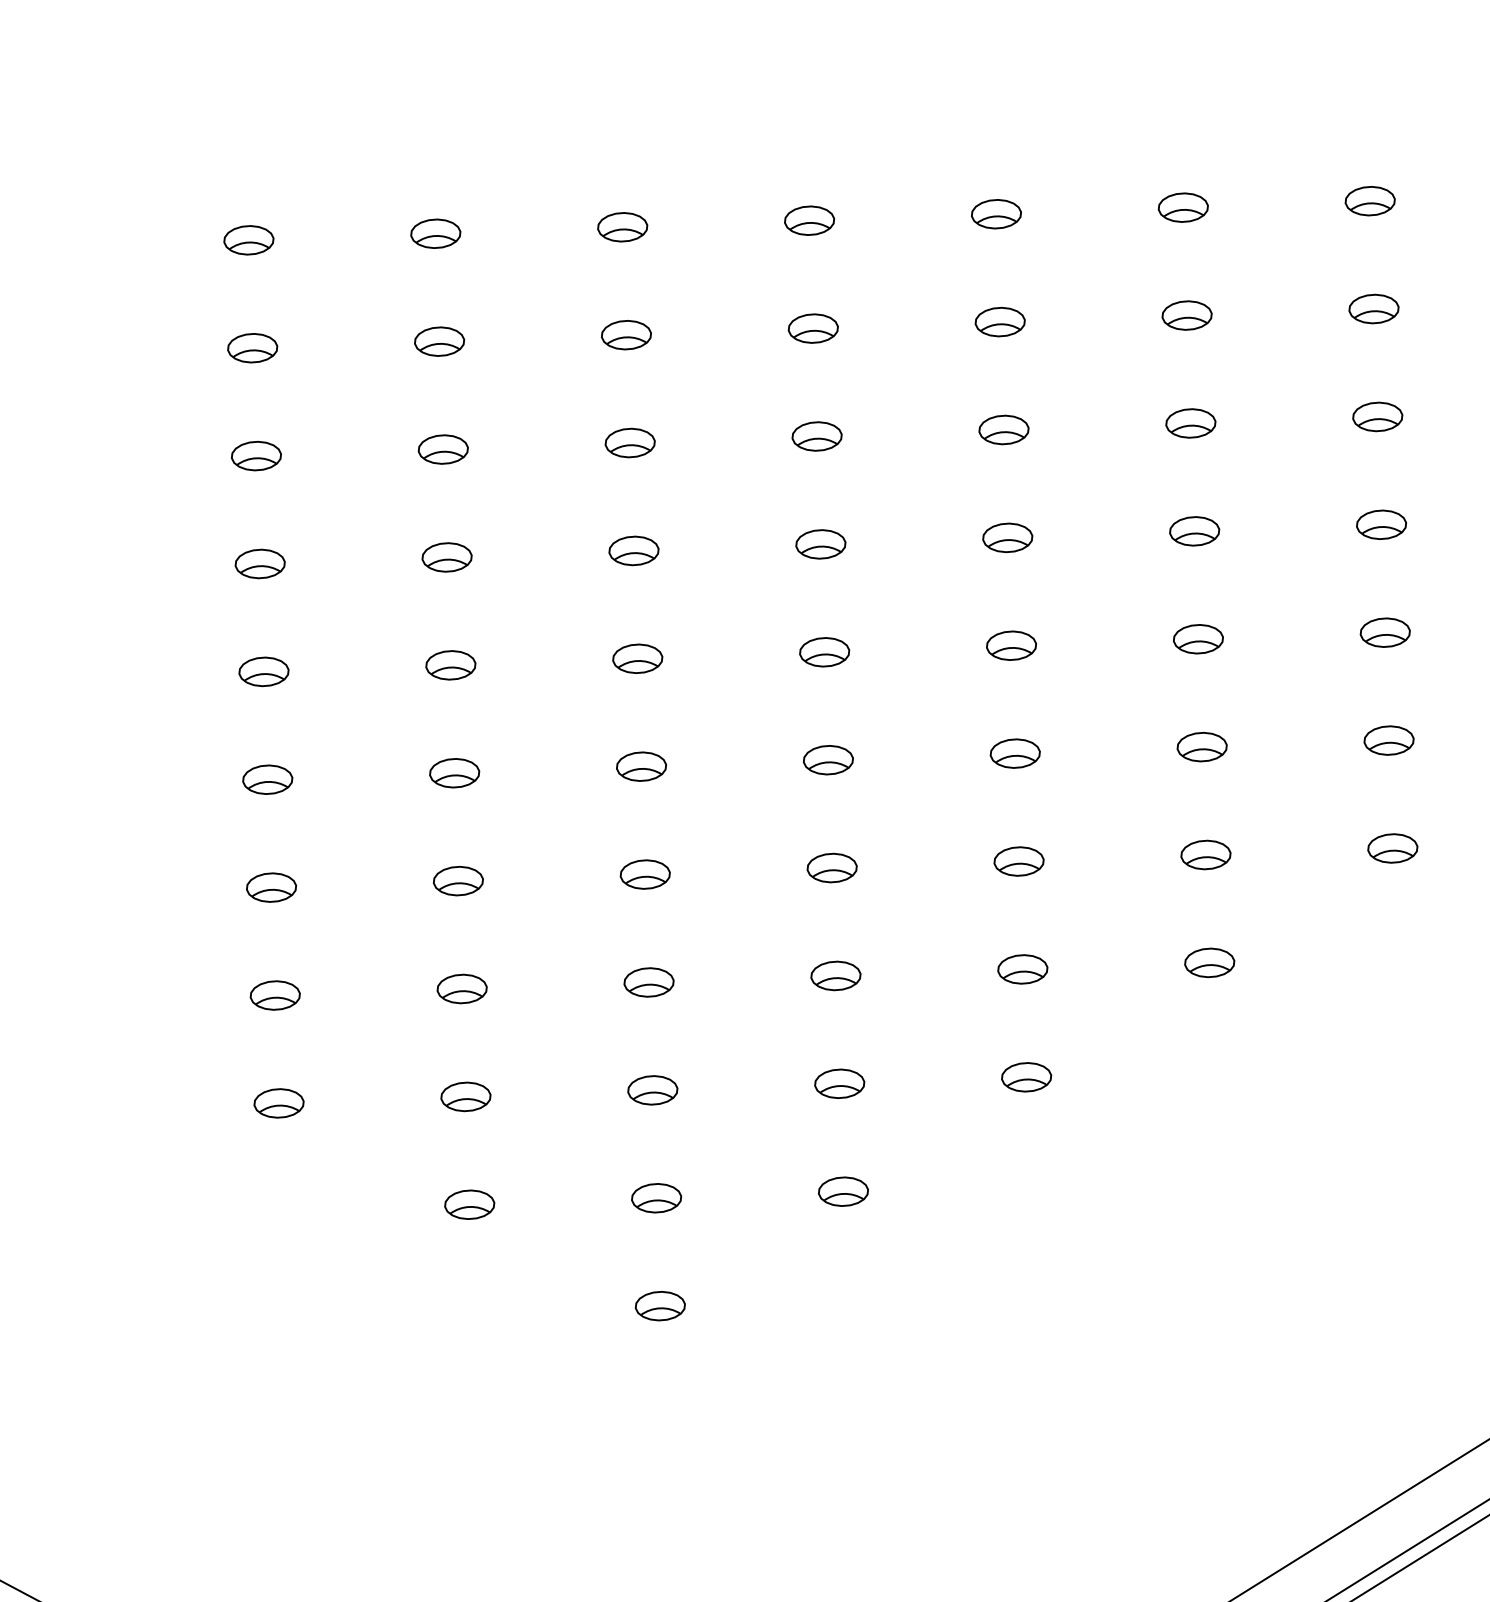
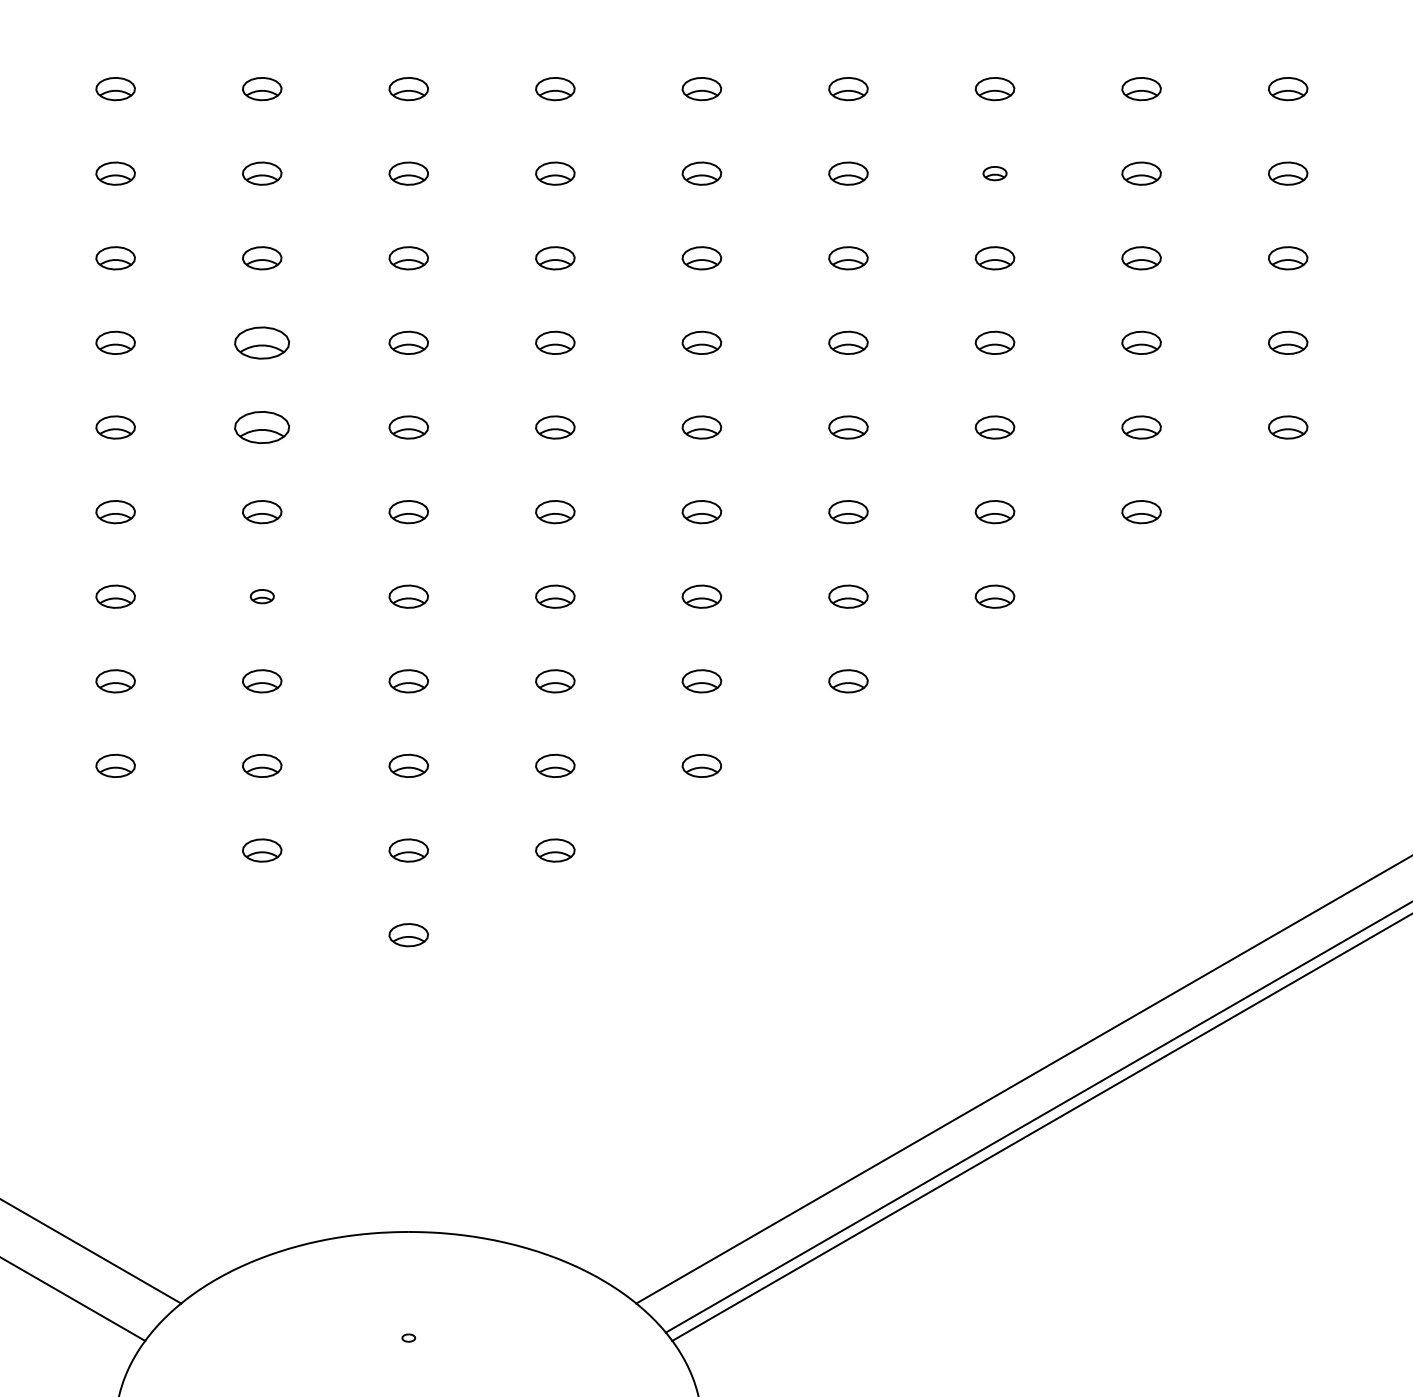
part: (1373, 308) -> (994, 173), size x0.6
part: (447, 556) -> (262, 342), size x1.4
part: (451, 665) -> (262, 427), size x1.4
part: (458, 880) -> (262, 596), size x0.6

